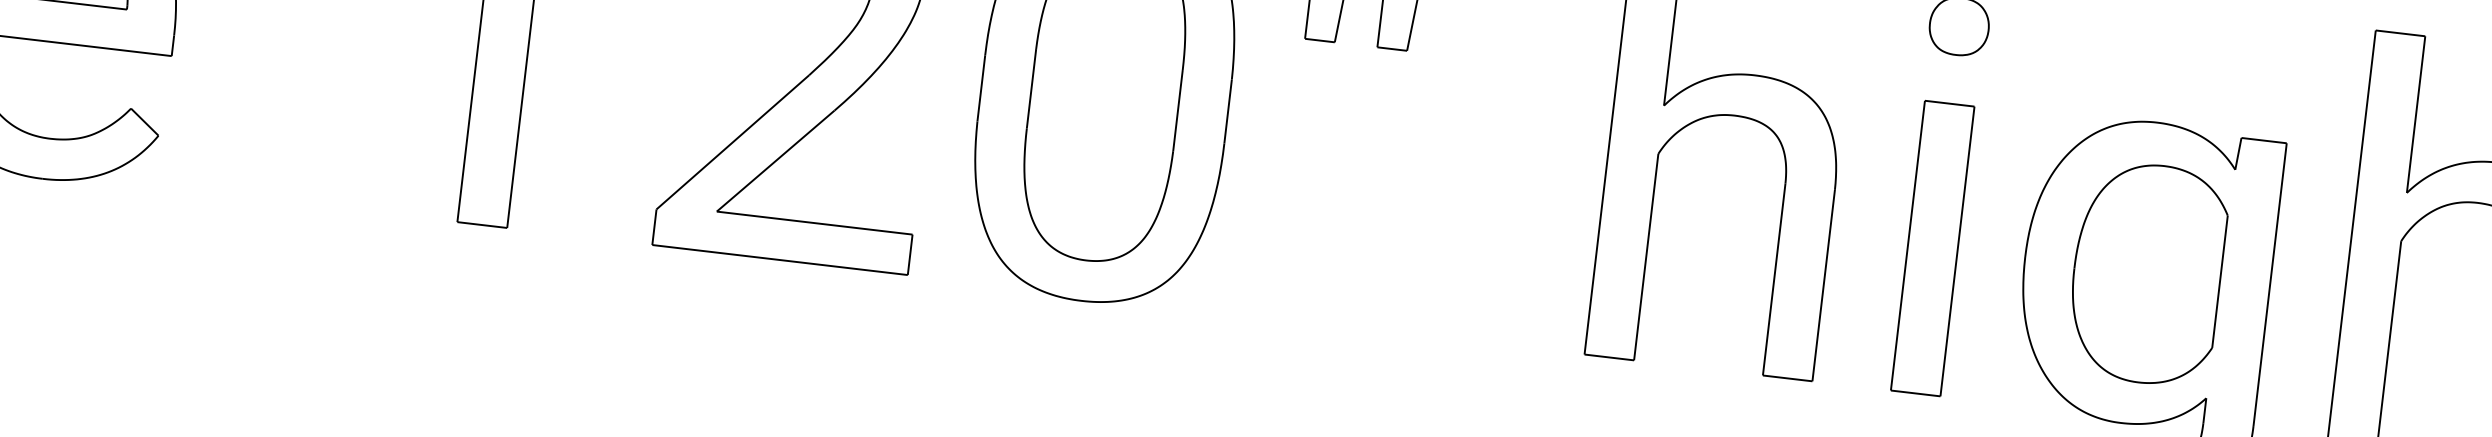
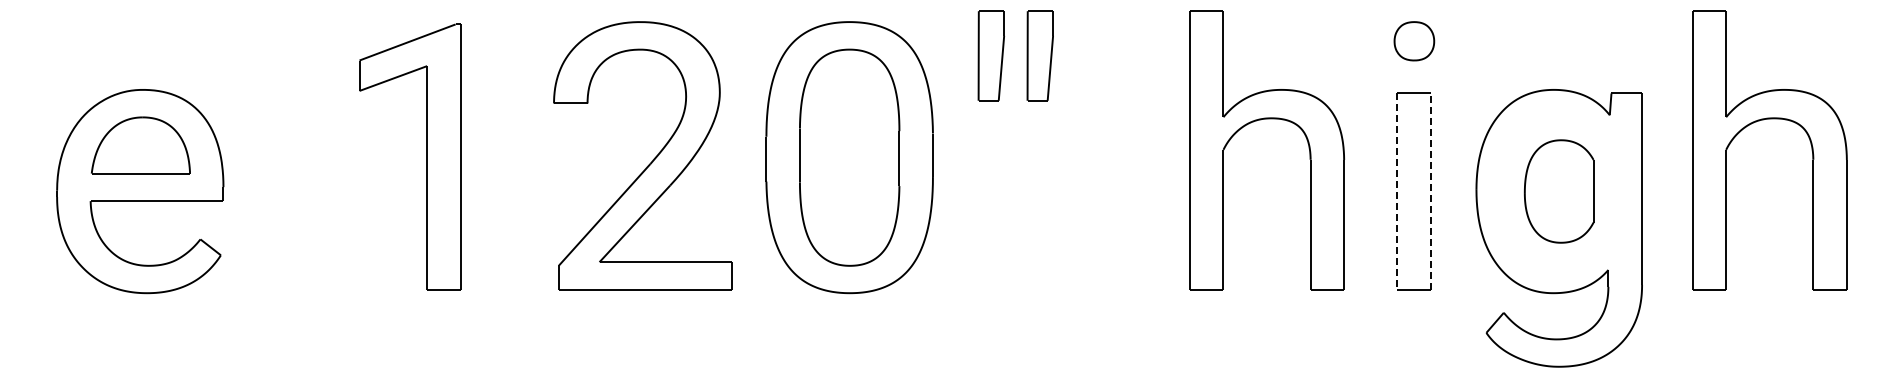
line: (1908, 247) -> (1397, 192), solid -> dashed
line: (1957, 251) -> (1430, 191), solid -> dashed
part: (2146, 273) -> (1558, 191), size x0.7

